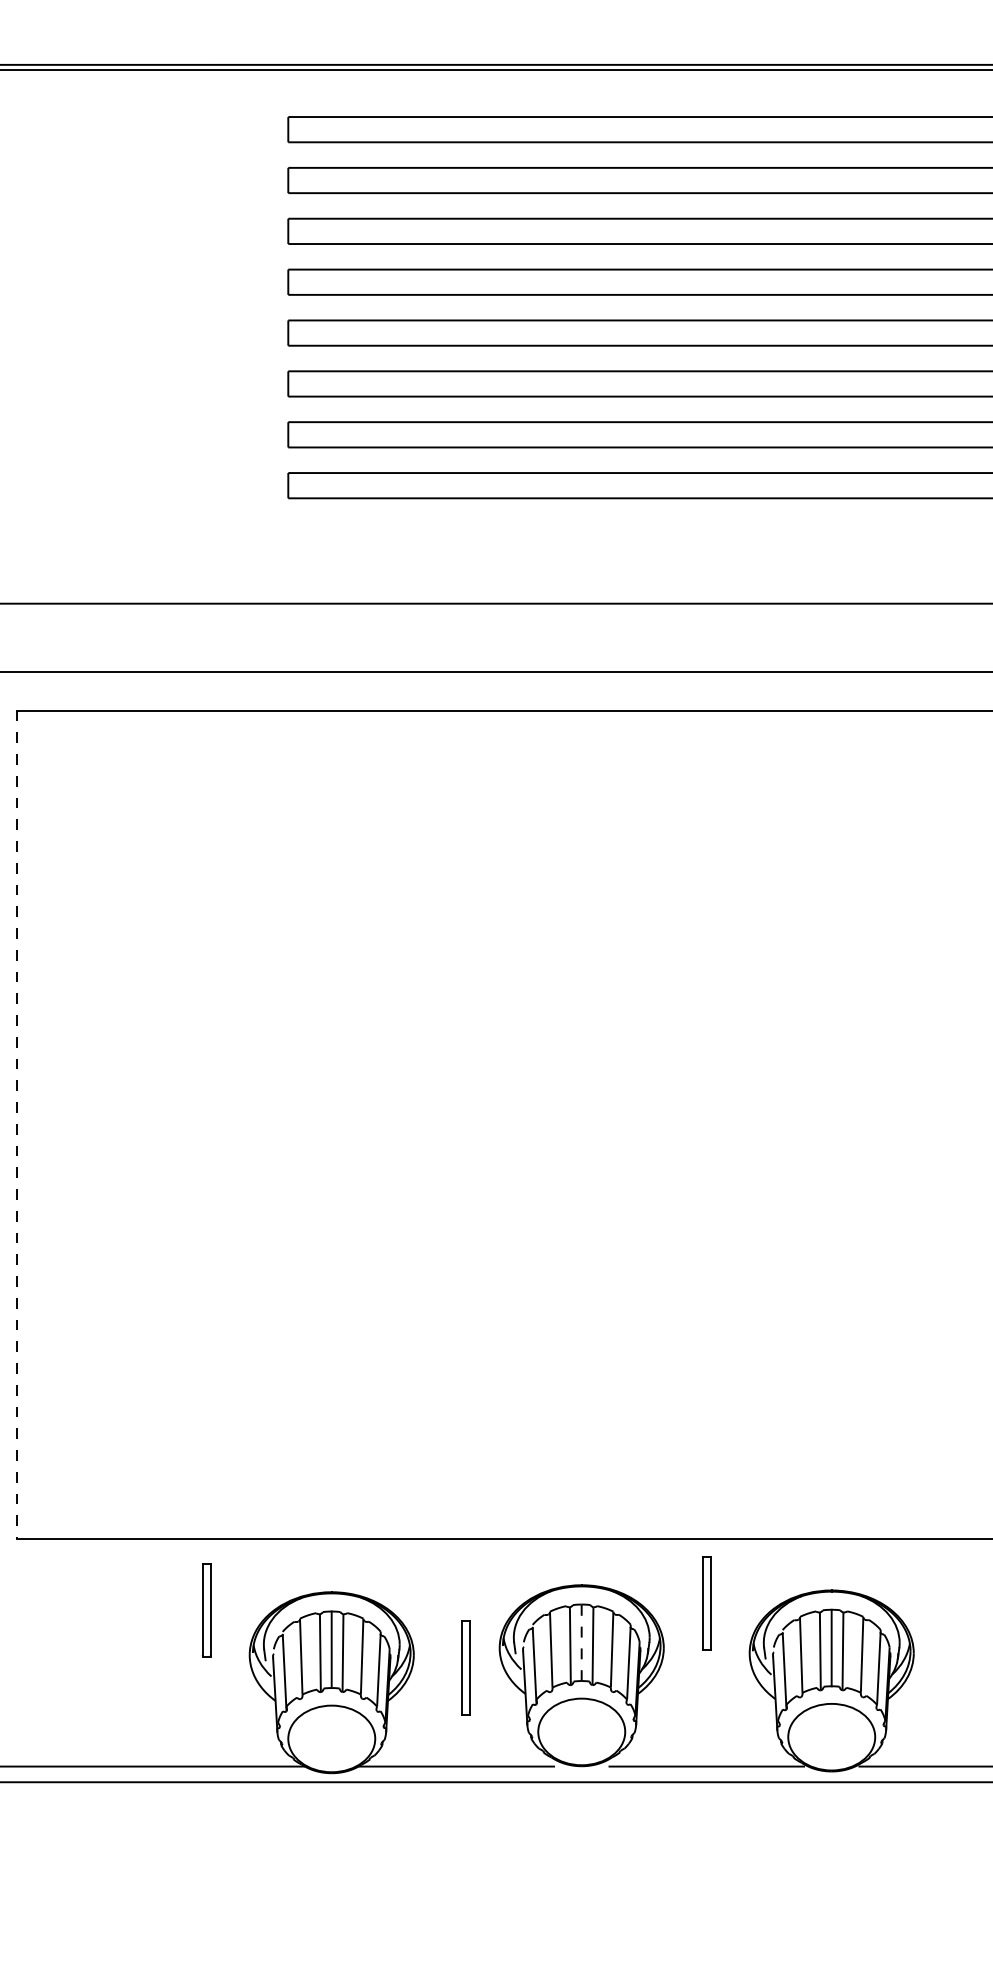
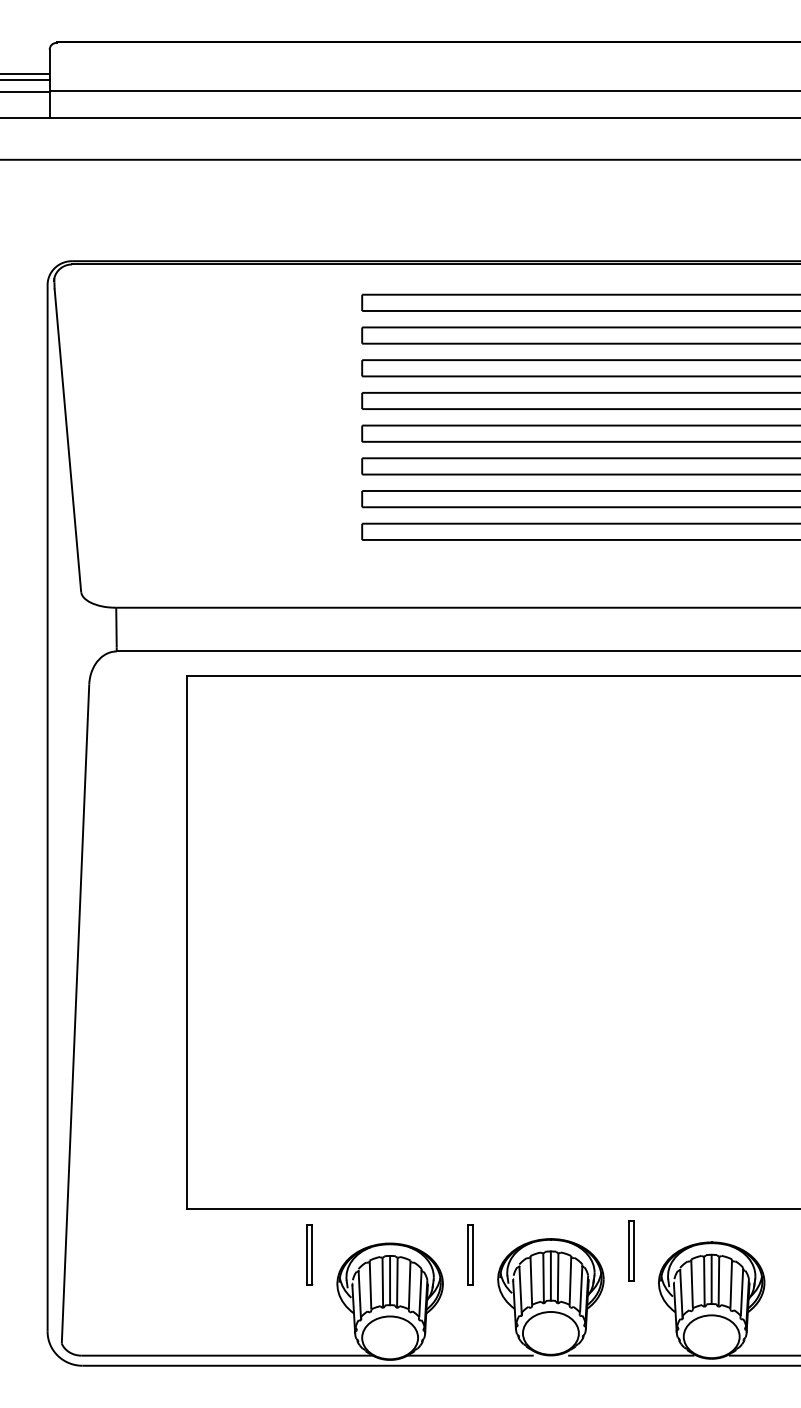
line: (16, 1125) -> (187, 943), dashed -> solid
line: (581, 1643) -> (550, 1276), dashed -> solid
part: (466, 1666) -> (470, 1254), moved

